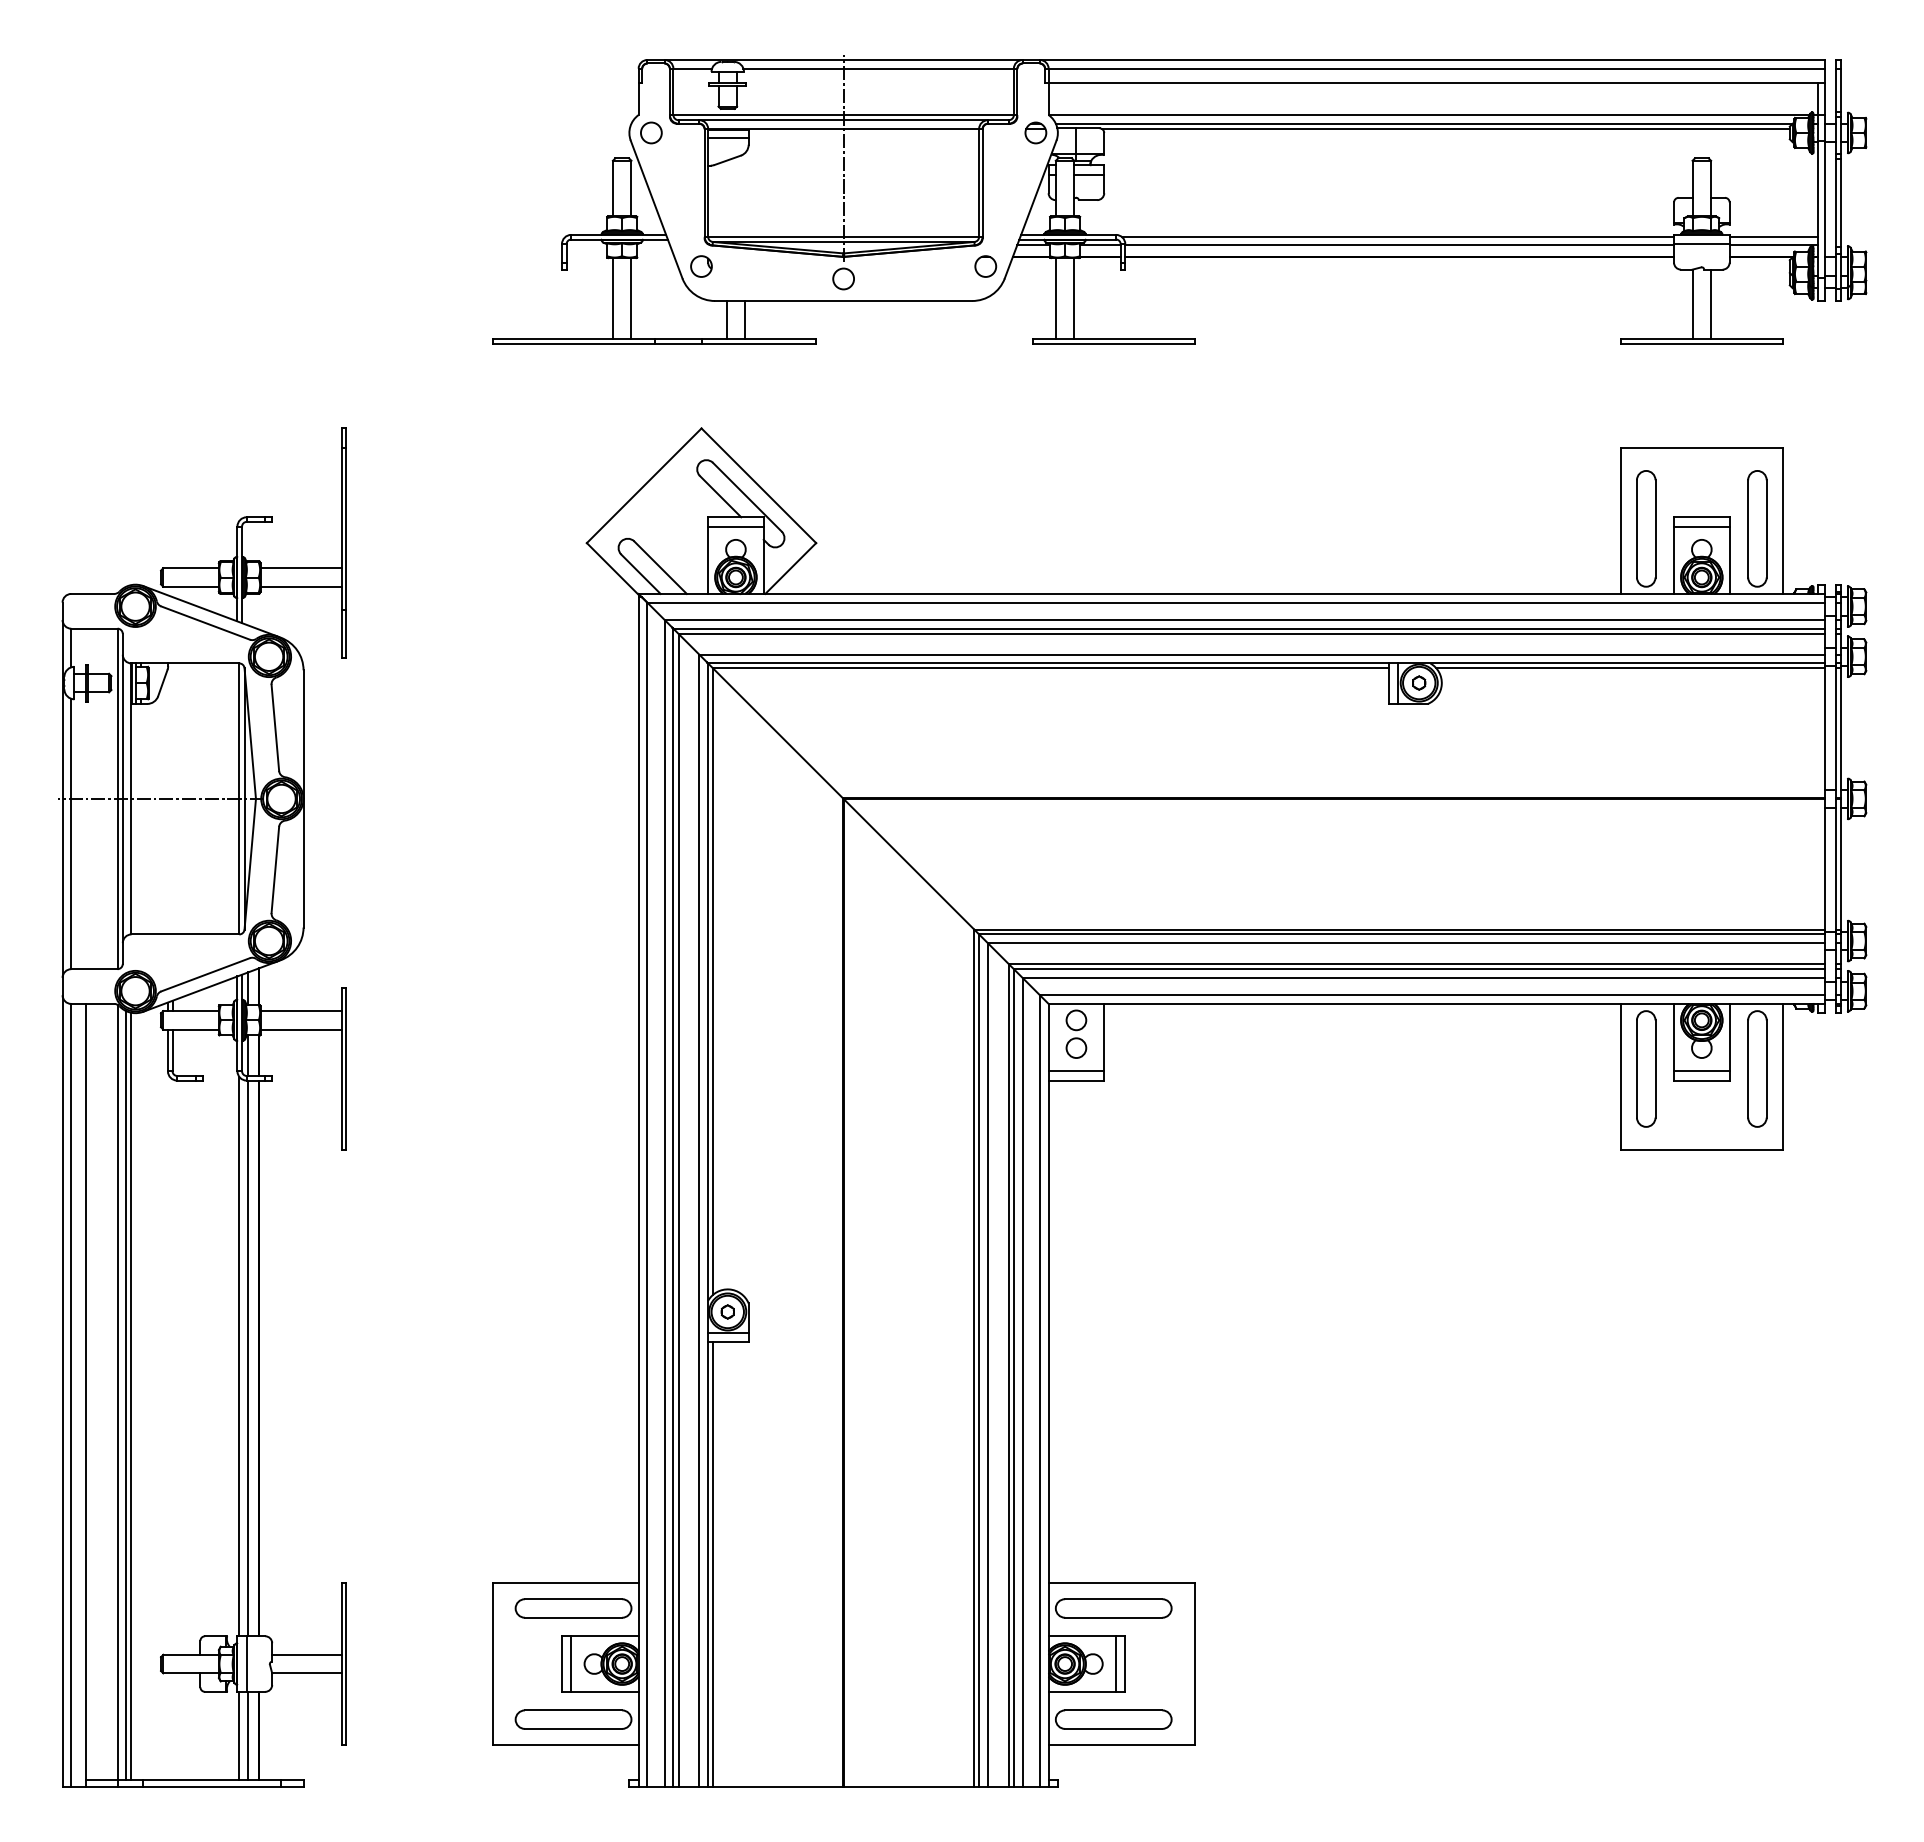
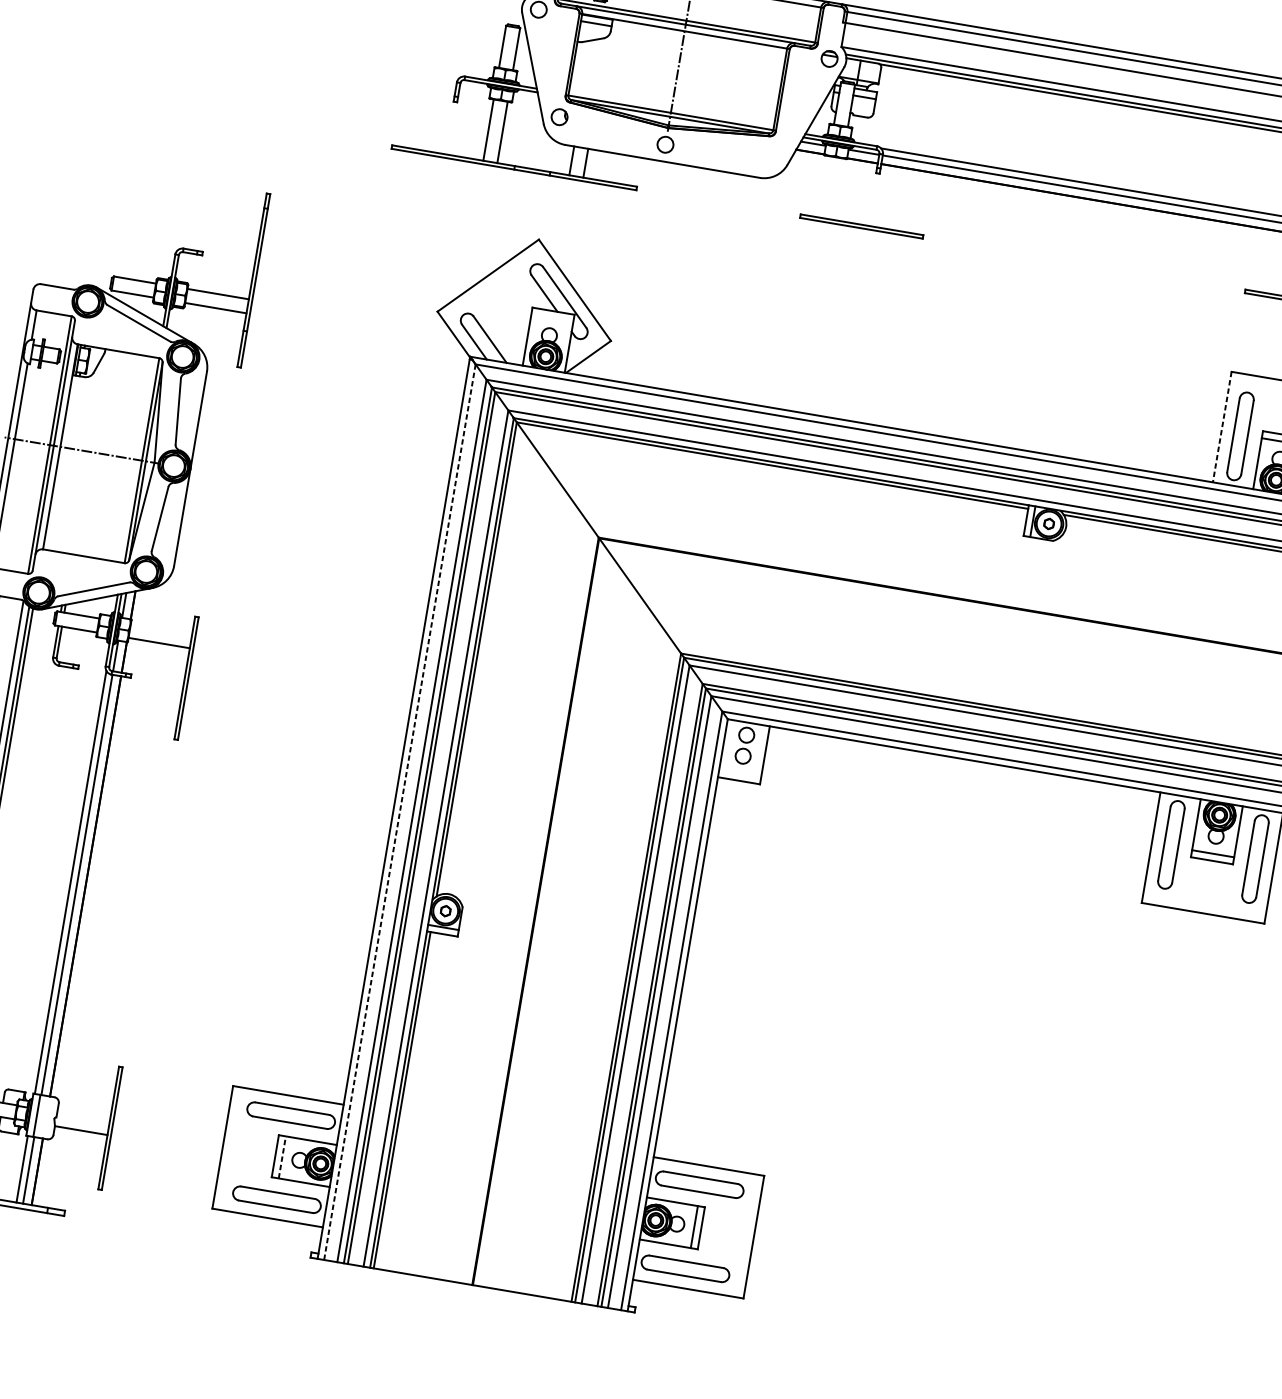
part: (985, 266) -> (774, 153), removed
line: (1055, 298) -> (823, 186), removed
line: (1074, 298) -> (837, 189), removed
line: (1620, 521) -> (1221, 427), solid -> dashed
line: (735, 526) -> (552, 318), removed
line: (300, 1011) -> (161, 629), removed
line: (1076, 1071) -> (740, 773), removed
line: (647, 1195) -> (399, 812), solid -> dashed
line: (306, 1654) -> (83, 1116), removed
line: (571, 1664) -> (282, 1157), solid -> dashed

